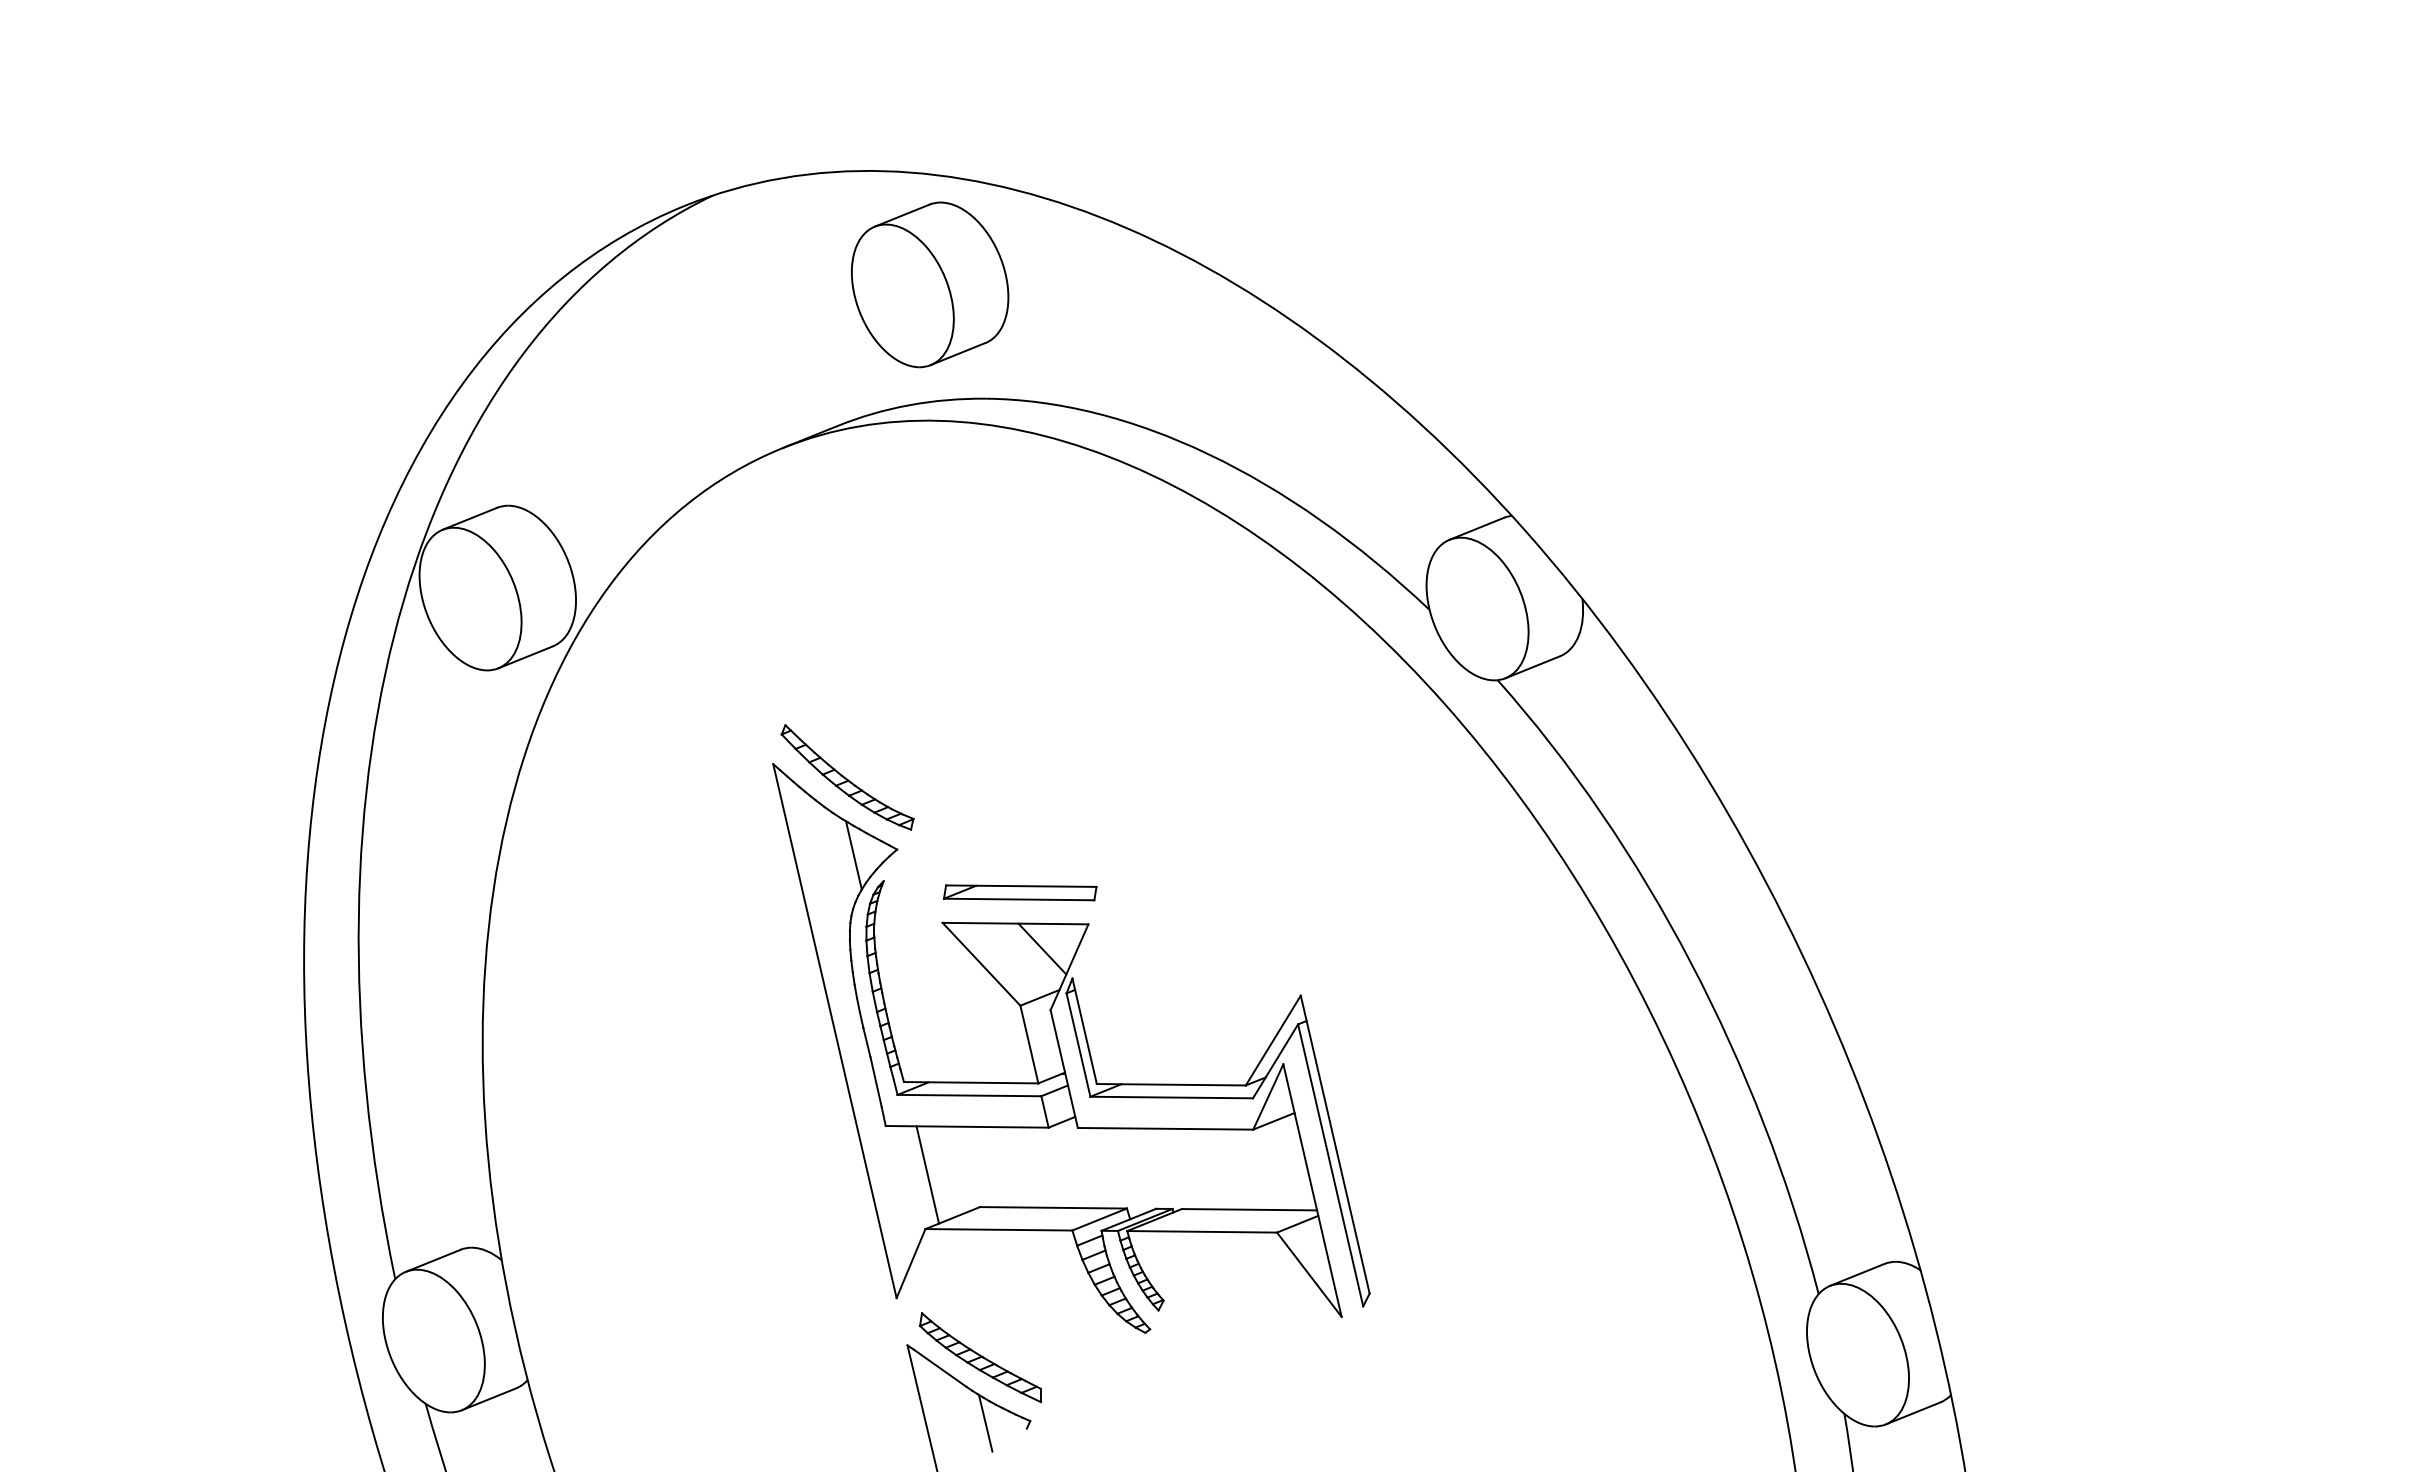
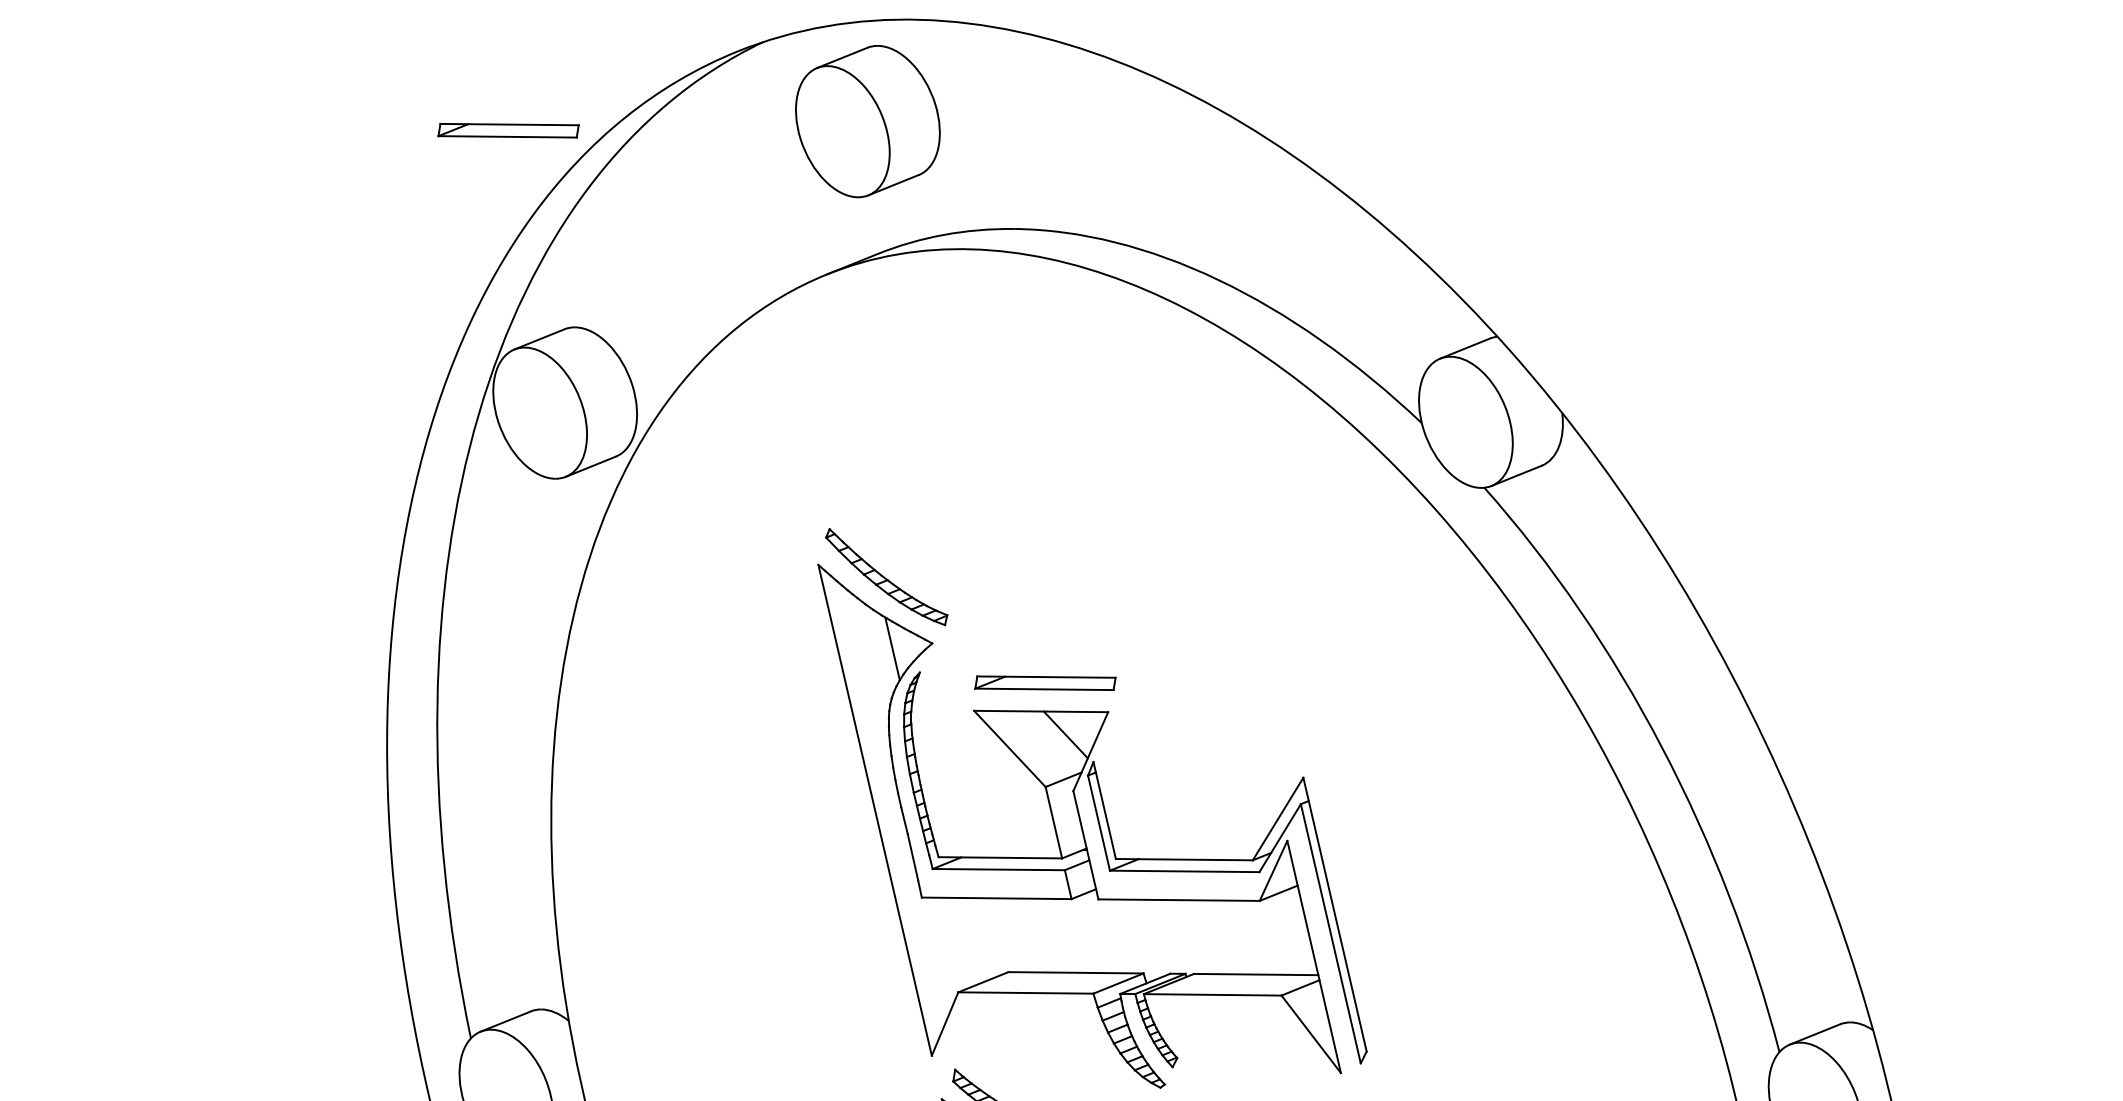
part: (930, 284) -> (868, 121), moved
part: (436, 291) -> (508, 130), added
line: (927, 1174) -> (960, 942), removed

